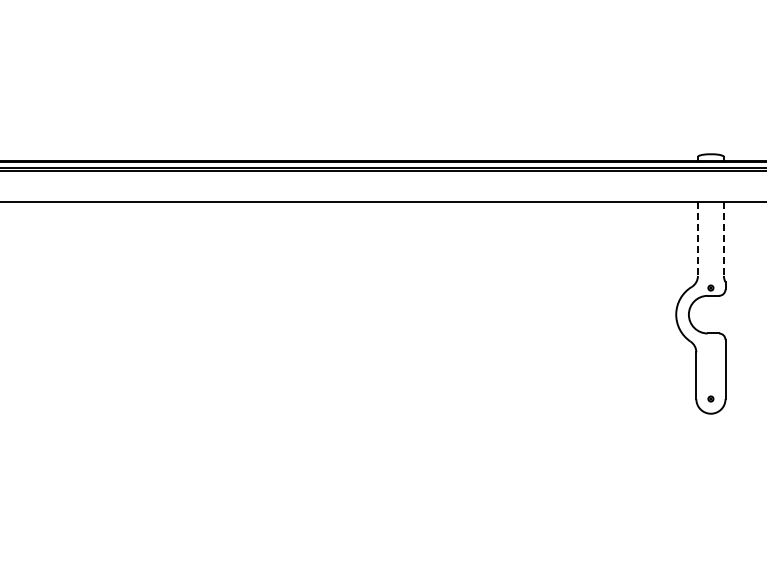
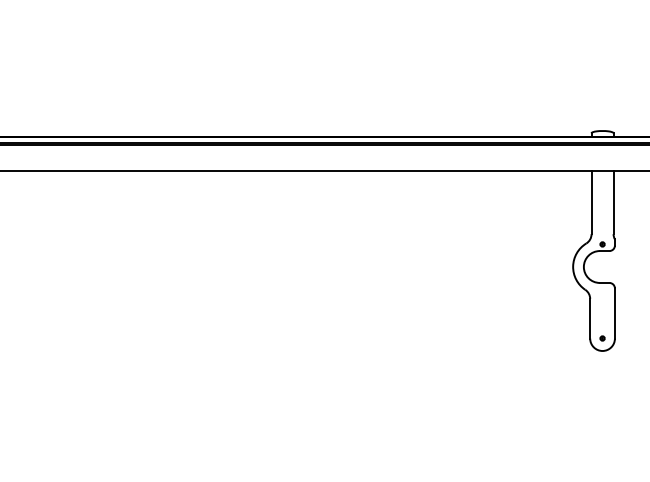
line: (697, 239) -> (591, 203), dashed -> solid
line: (723, 239) -> (613, 203), dashed -> solid

